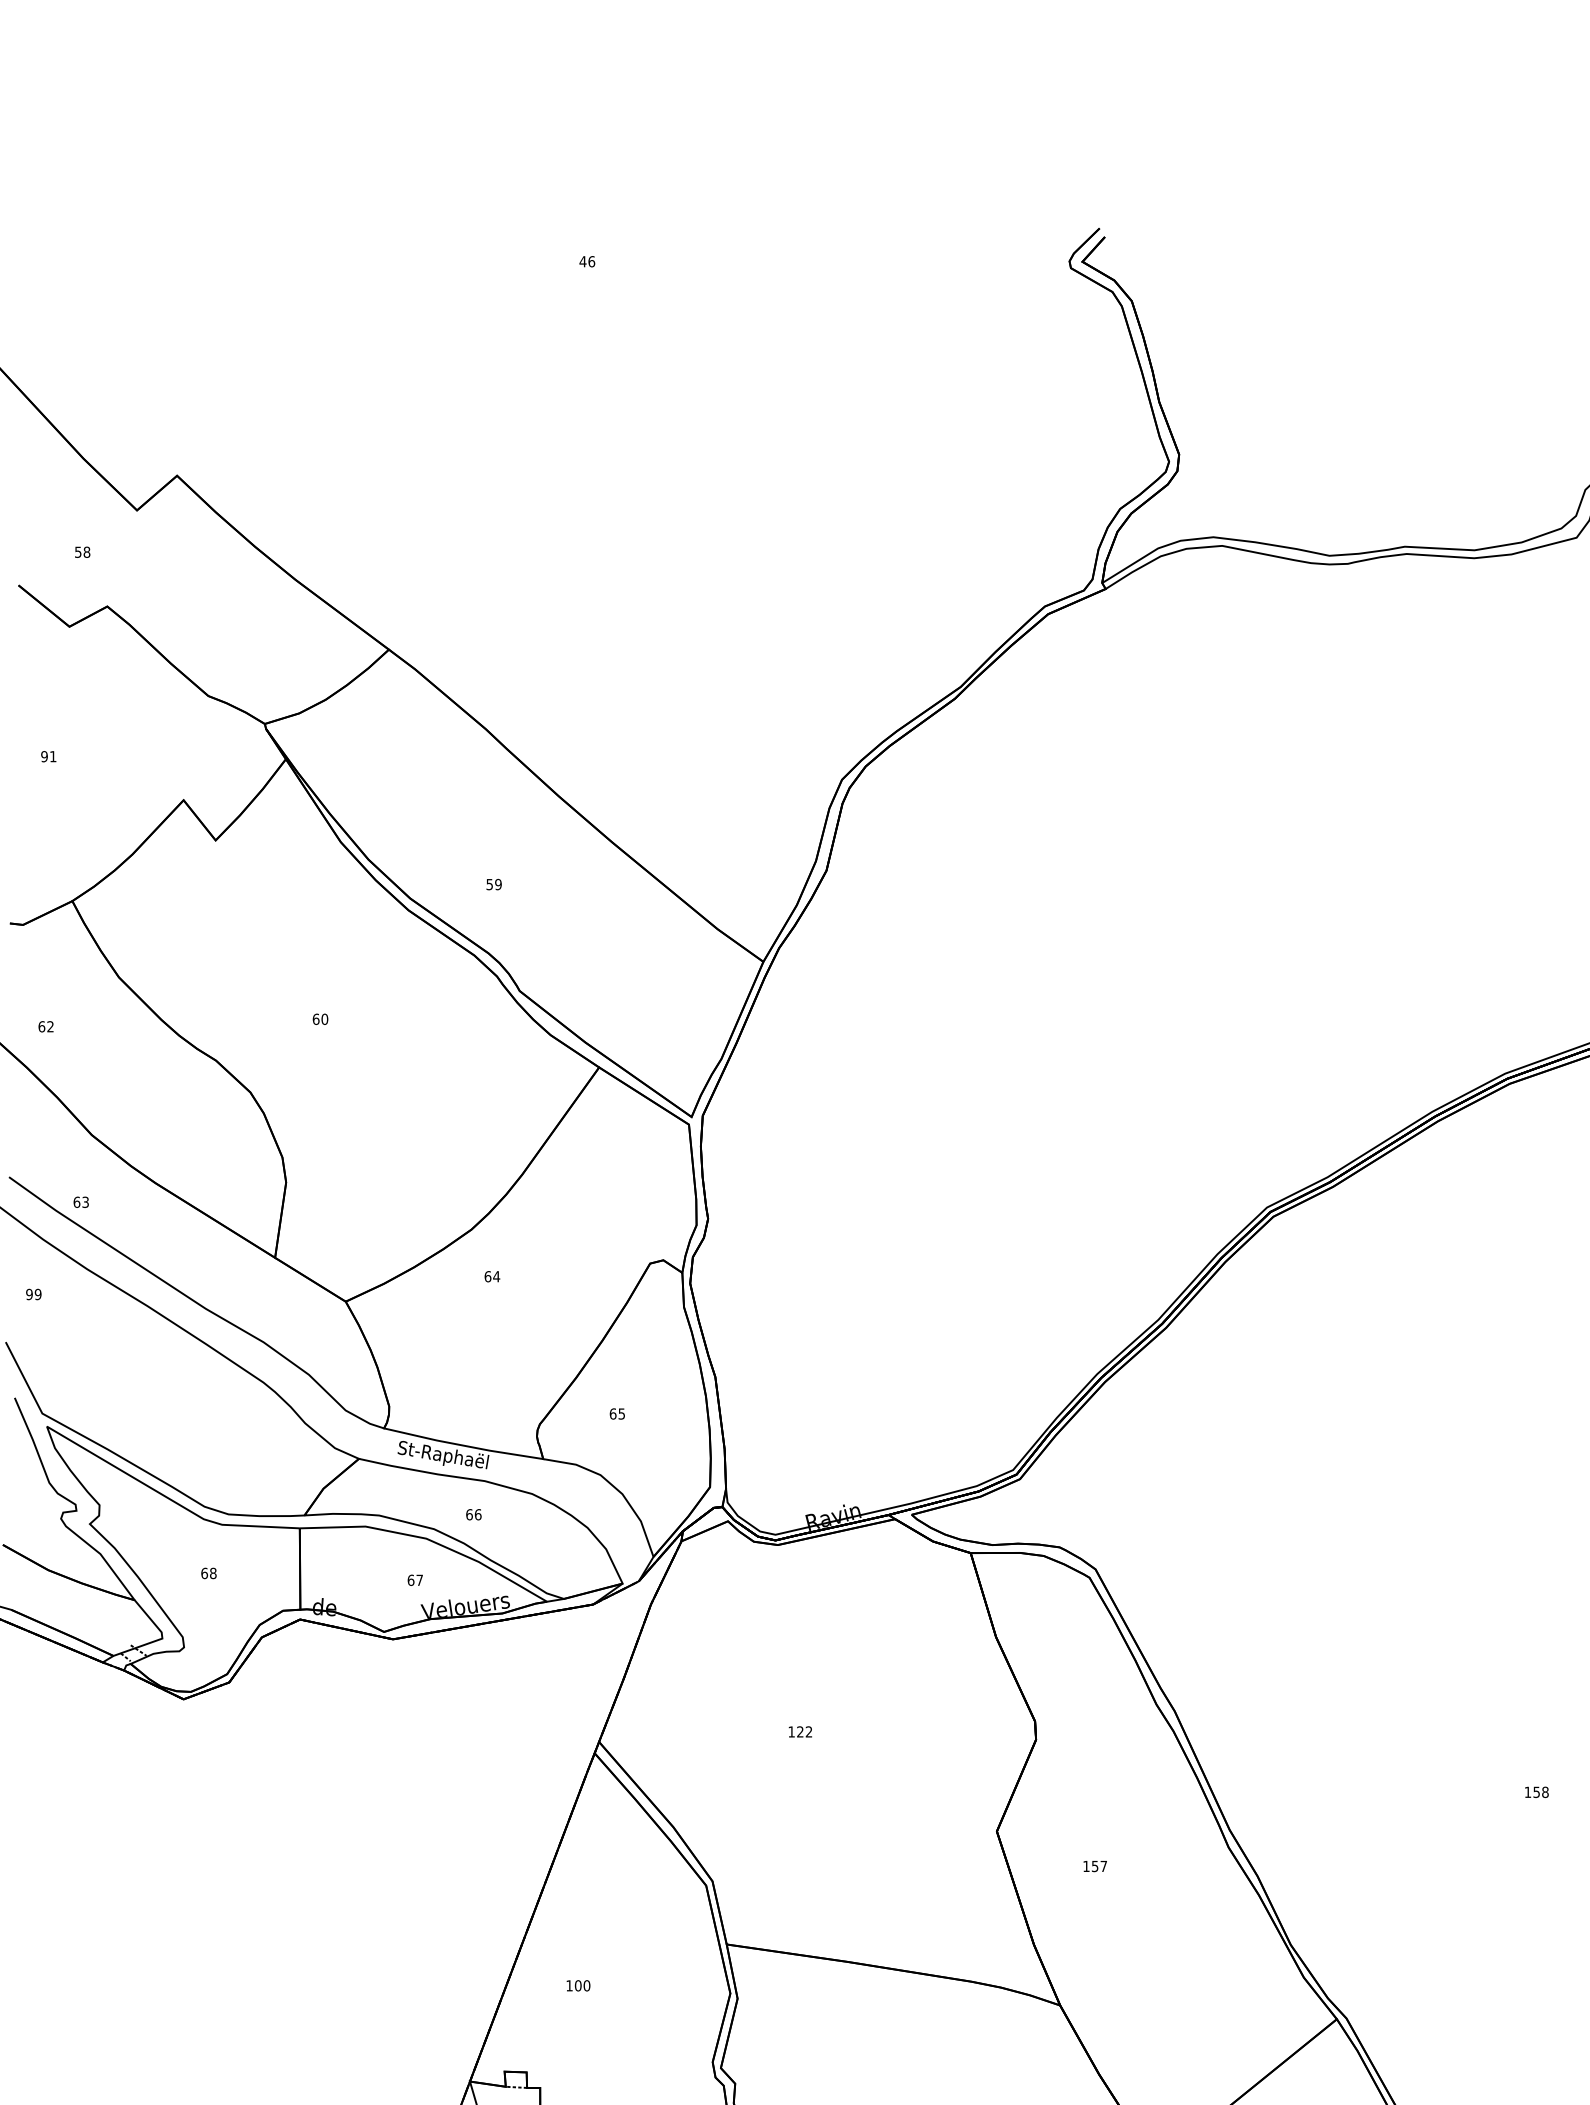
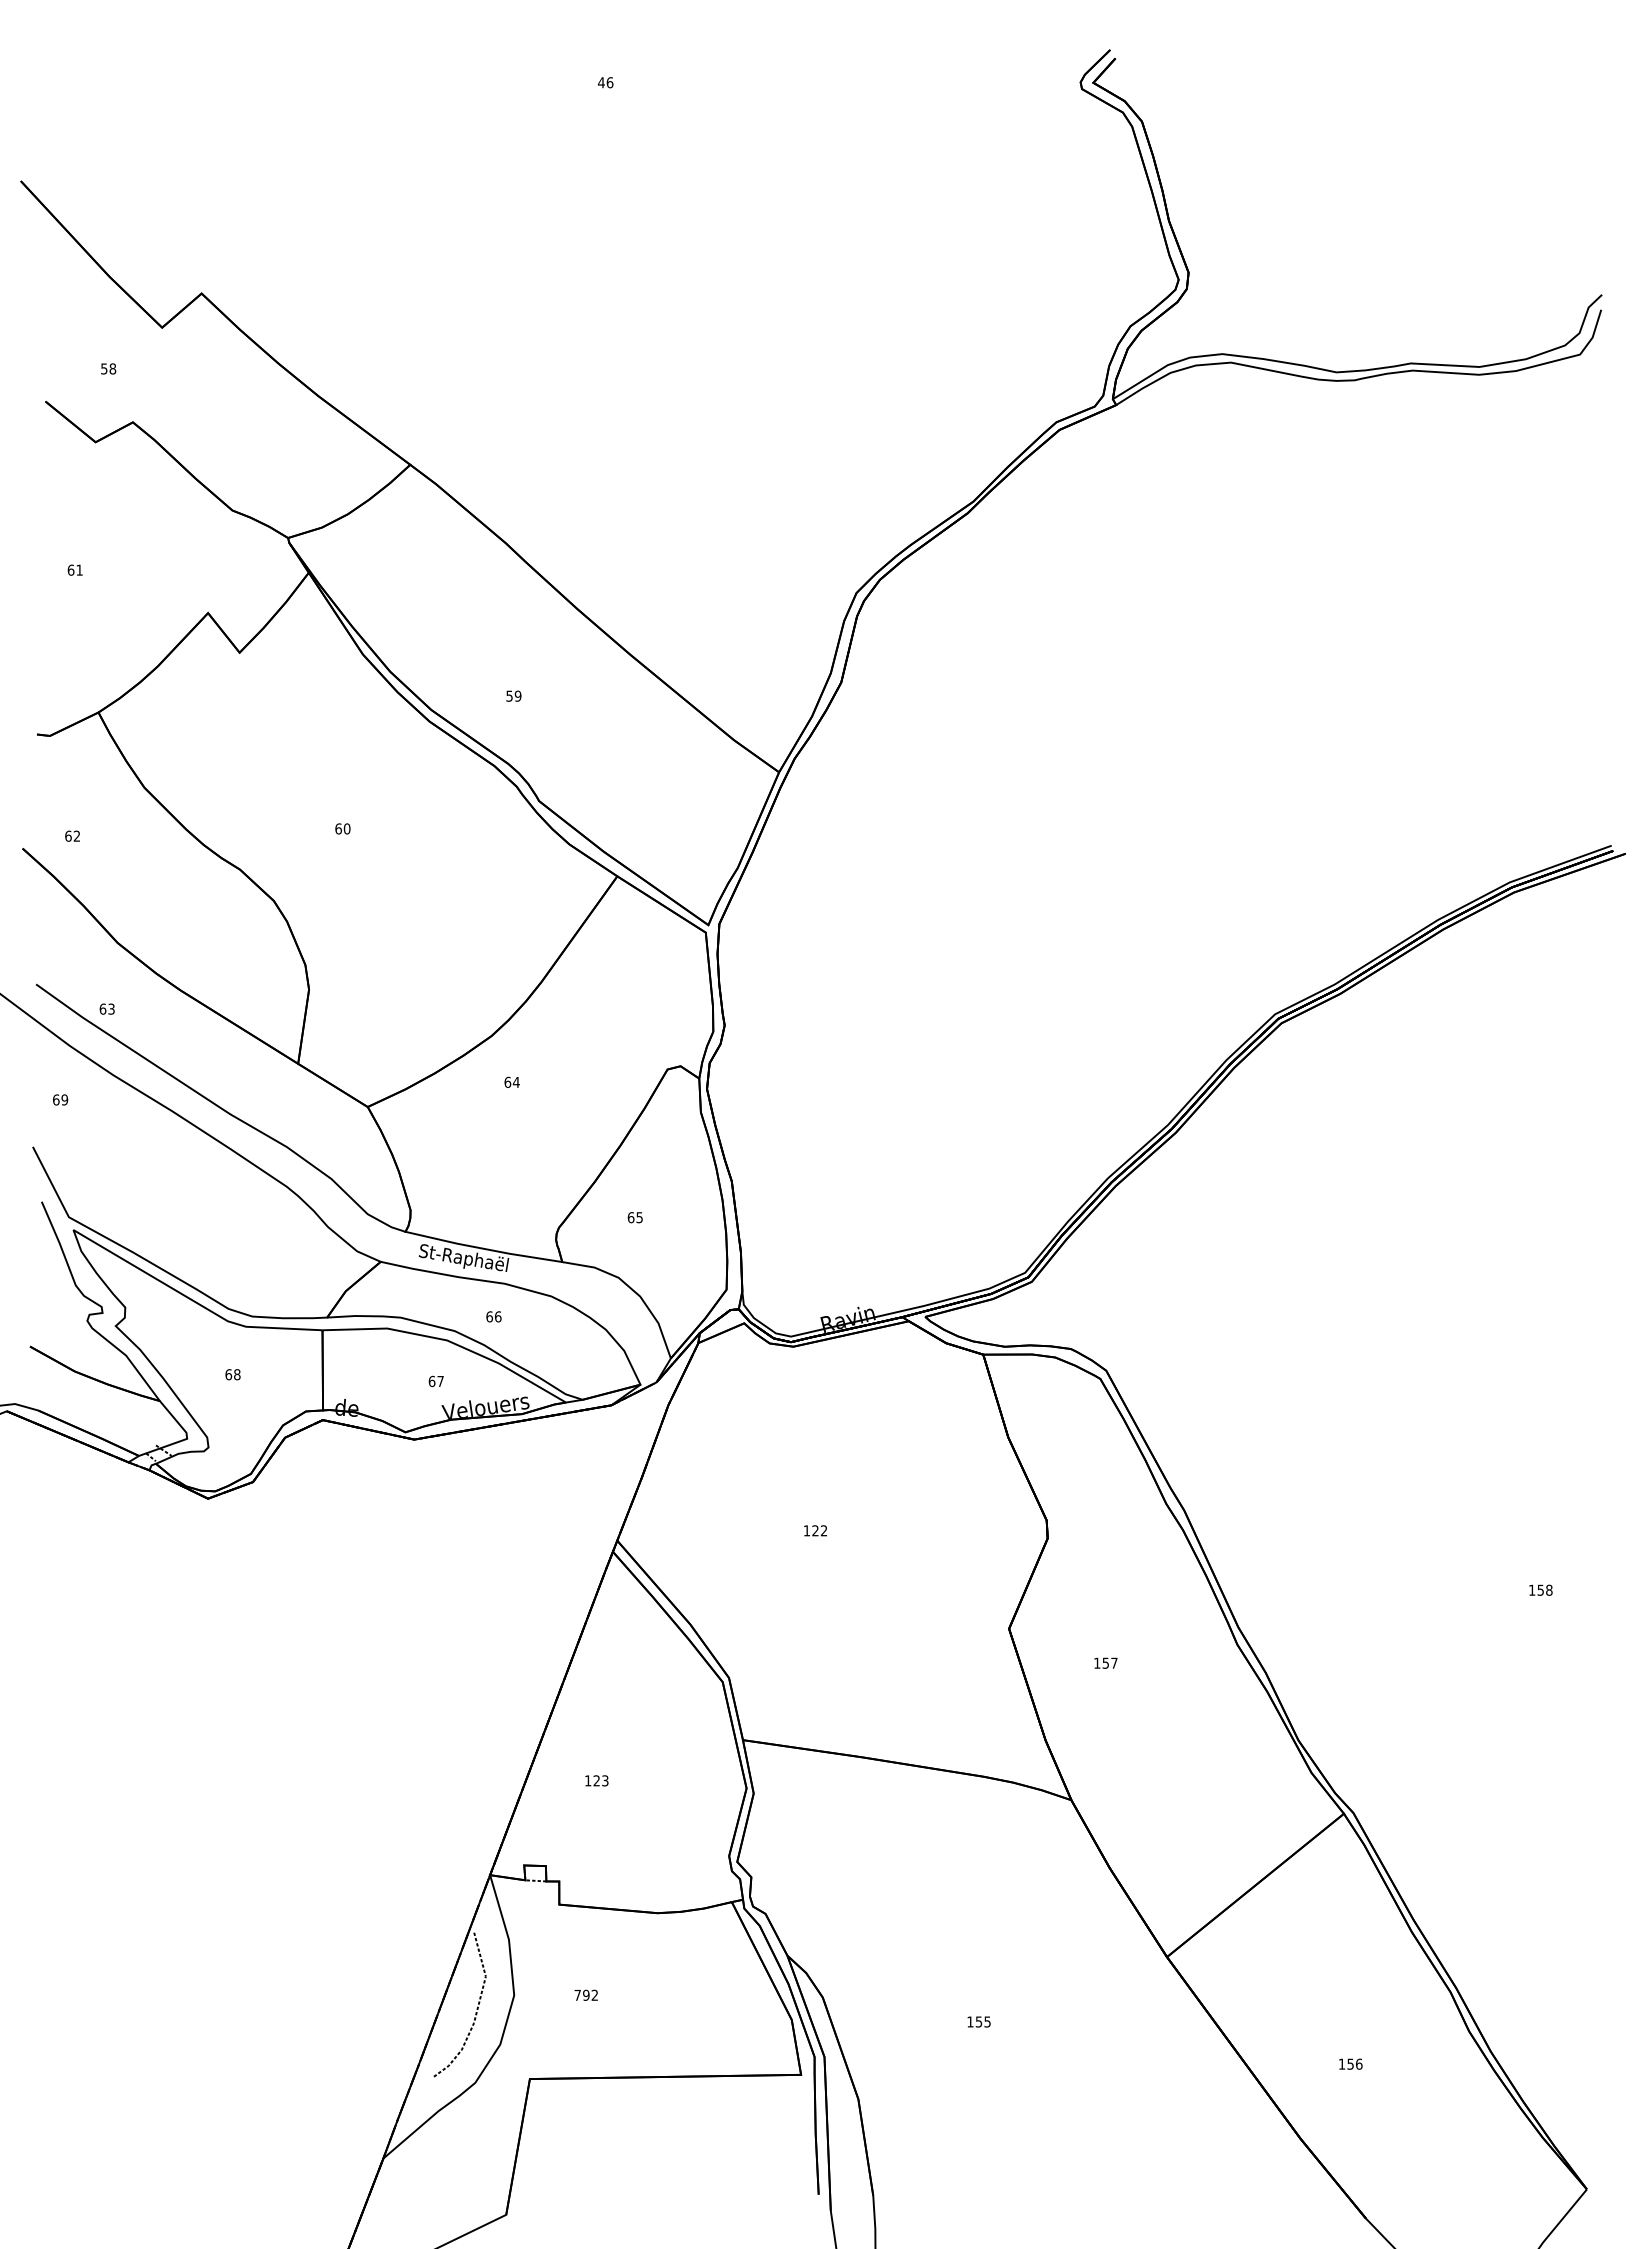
text: (43, 755) -> (70, 569), 91 -> 61
text: (28, 1294) -> (55, 1099), 99 -> 69
text: (582, 1985) -> (600, 1780), 100 -> 123

